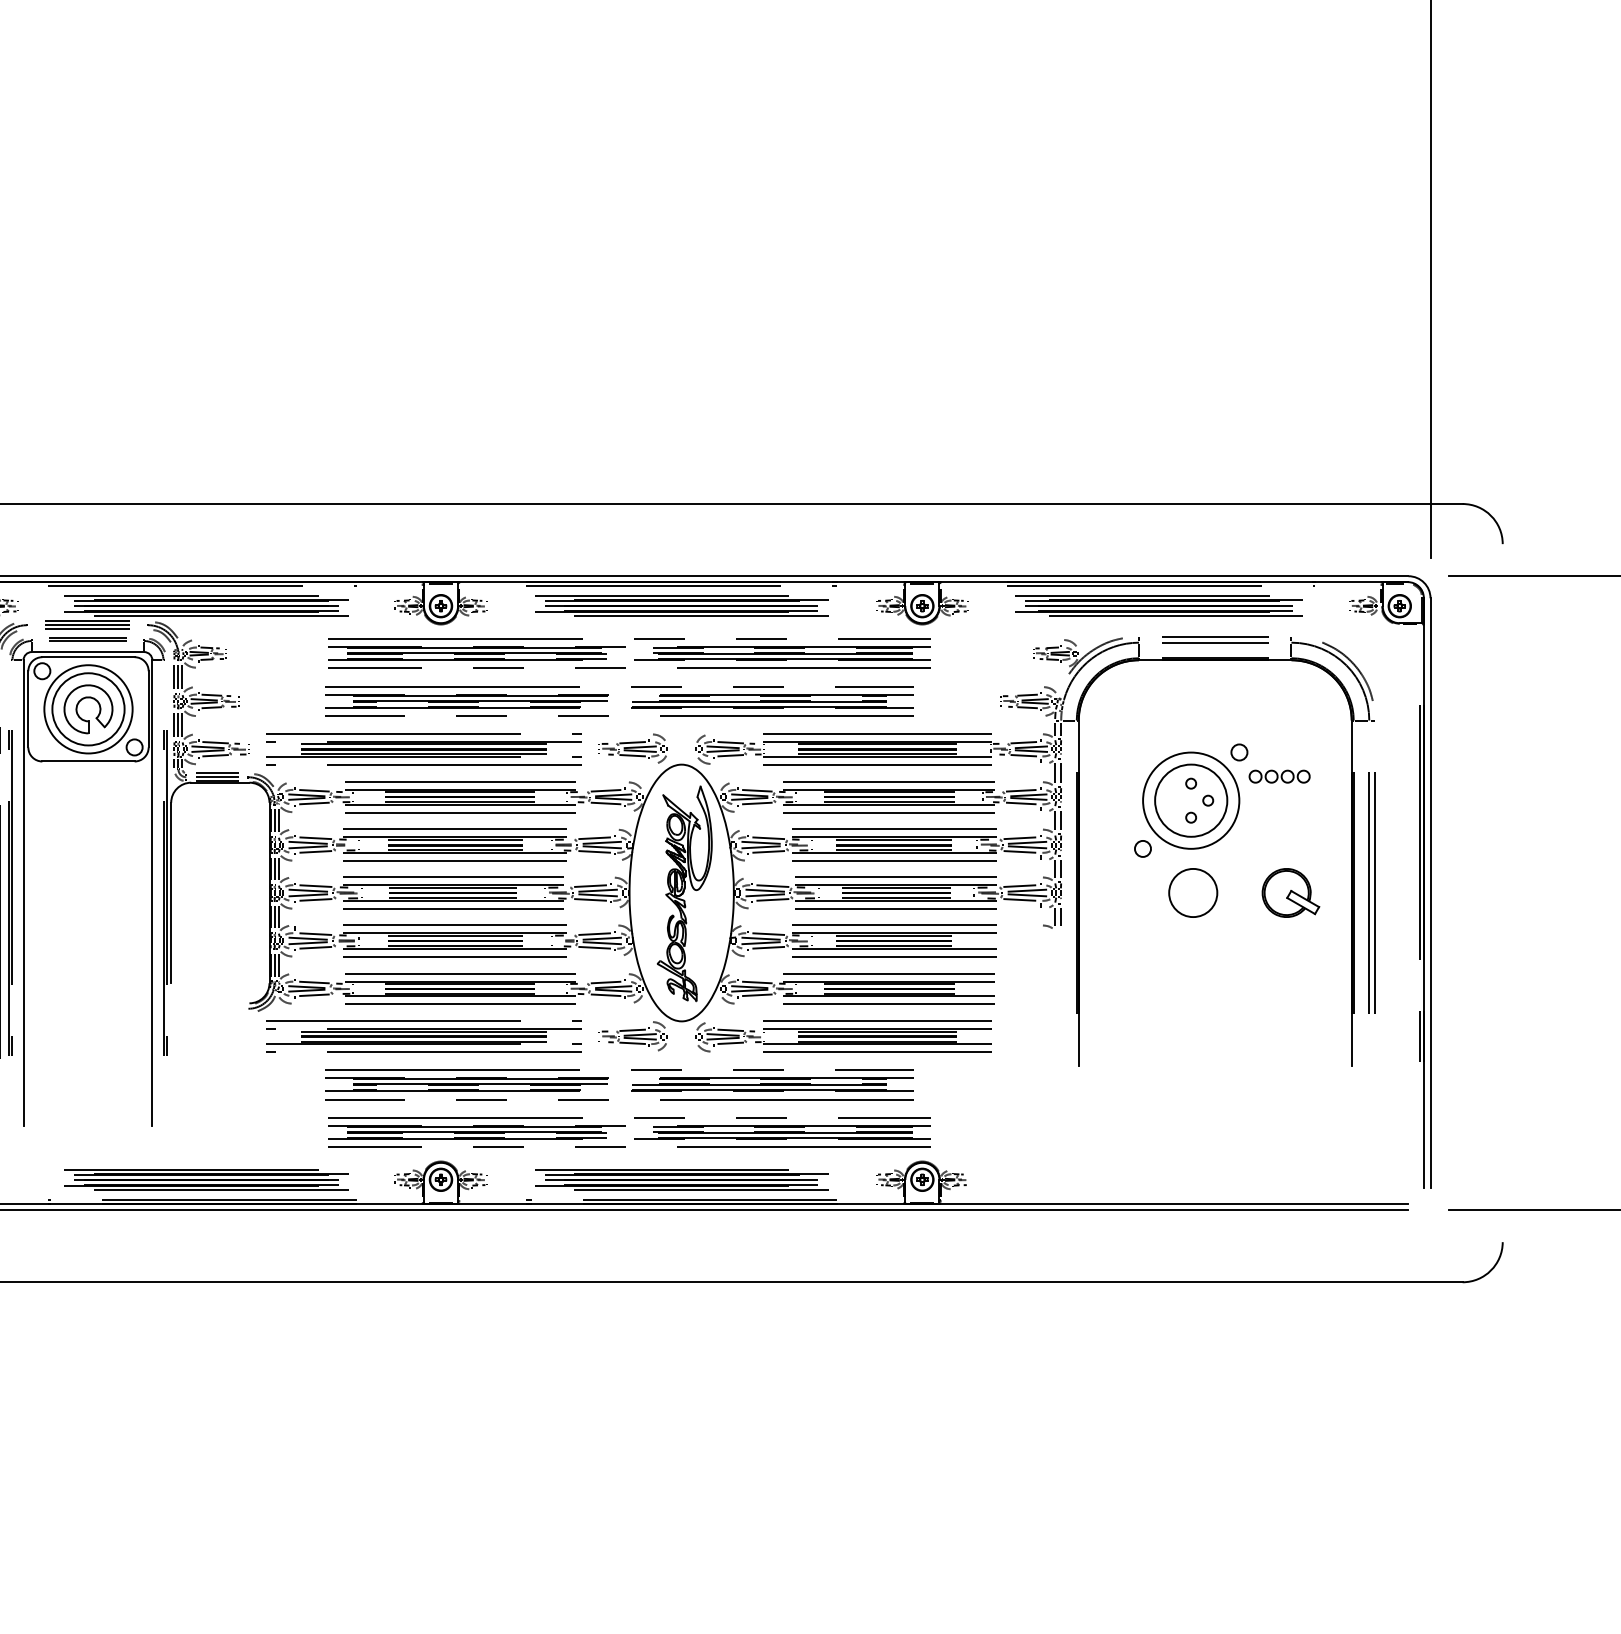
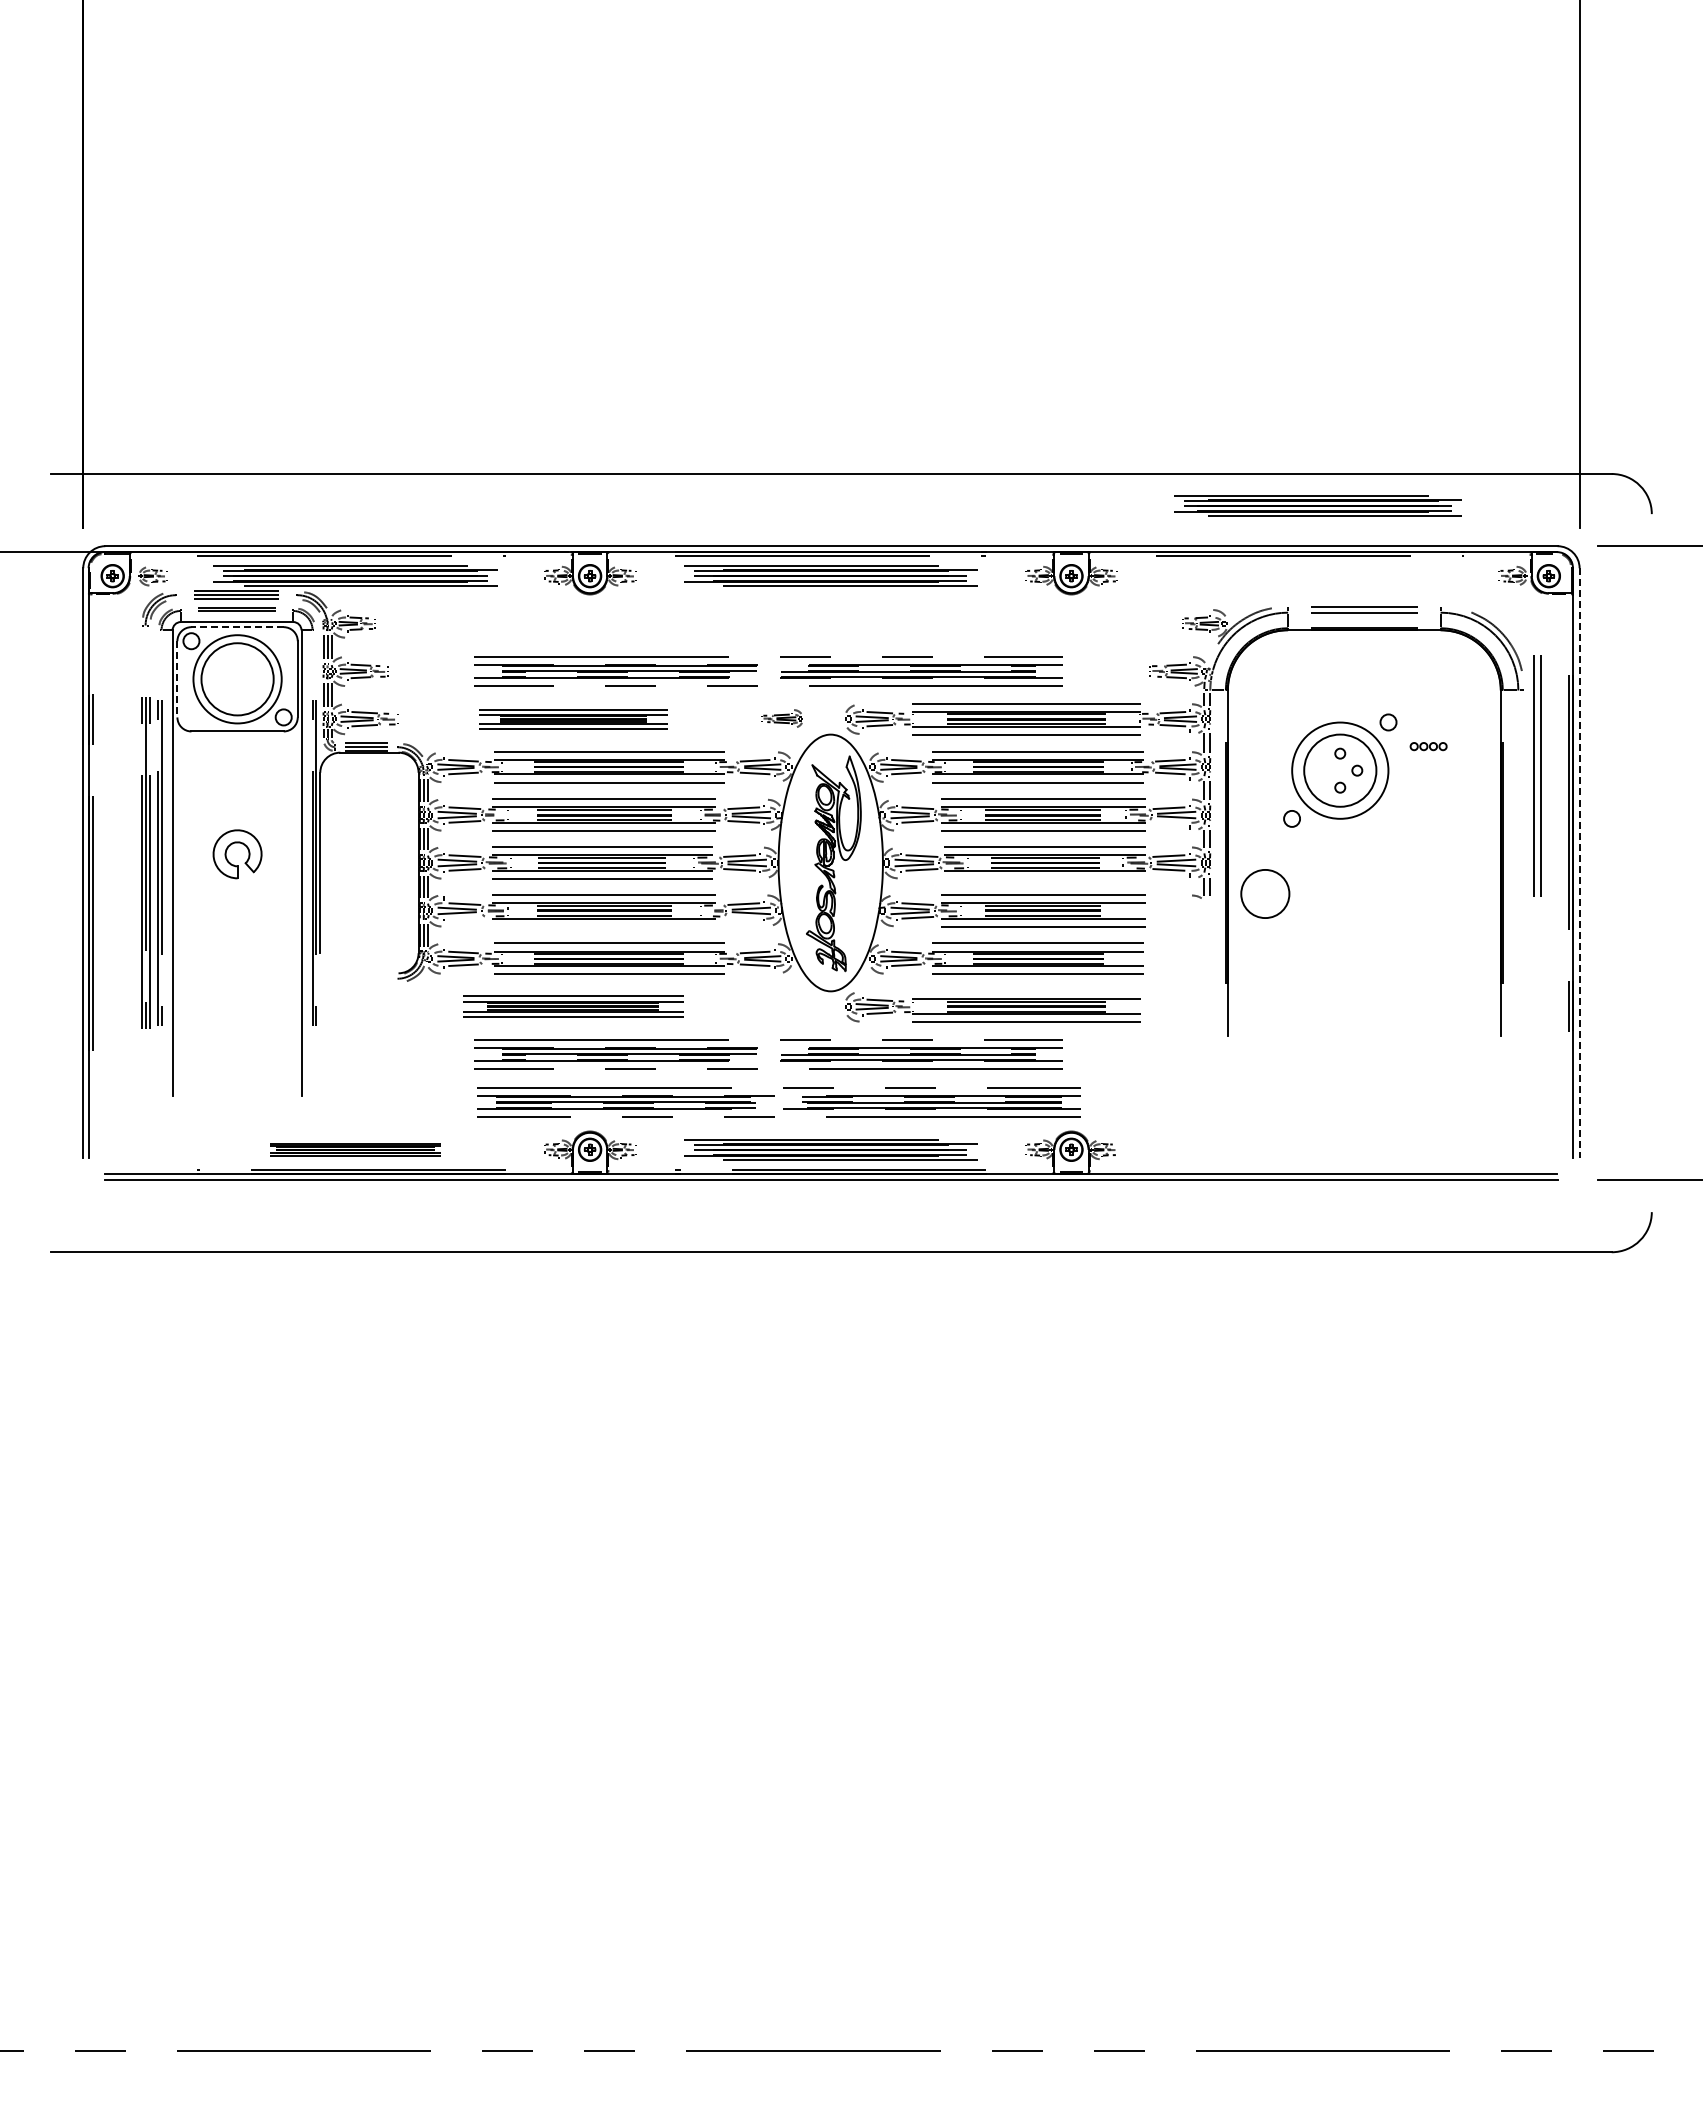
part: (1158, 605) -> (1317, 505), moved
part: (625, 647) -> (774, 617), removed
line: (88, 657) -> (237, 627), solid -> dashed
line: (28, 709) -> (177, 679), solid -> dashed
part: (85, 719) -> (234, 864), moved
part: (632, 748) -> (781, 718), size x0.6
part: (424, 749) -> (573, 719), size x0.6
part: (1279, 776) -> (1428, 746), size x0.6
line: (1019, 851) -> (1168, 821), removed
circle: (1193, 892) -> (1265, 893), moved
part: (1290, 892) -> (1439, 862), removed
part: (1372, 892) -> (1537, 775), moved
line: (1430, 893) -> (1579, 863), solid -> dashed
line: (896, 908) -> (1045, 878), removed
line: (315, 947) -> (464, 917), removed
line: (594, 947) -> (743, 917), removed
line: (455, 956) -> (604, 926), removed
line: (877, 1021) -> (1026, 991), removed
part: (424, 1036) -> (573, 1006), size x0.7
part: (632, 1036) -> (781, 1006), removed
part: (206, 1179) -> (355, 1149), size x0.6

